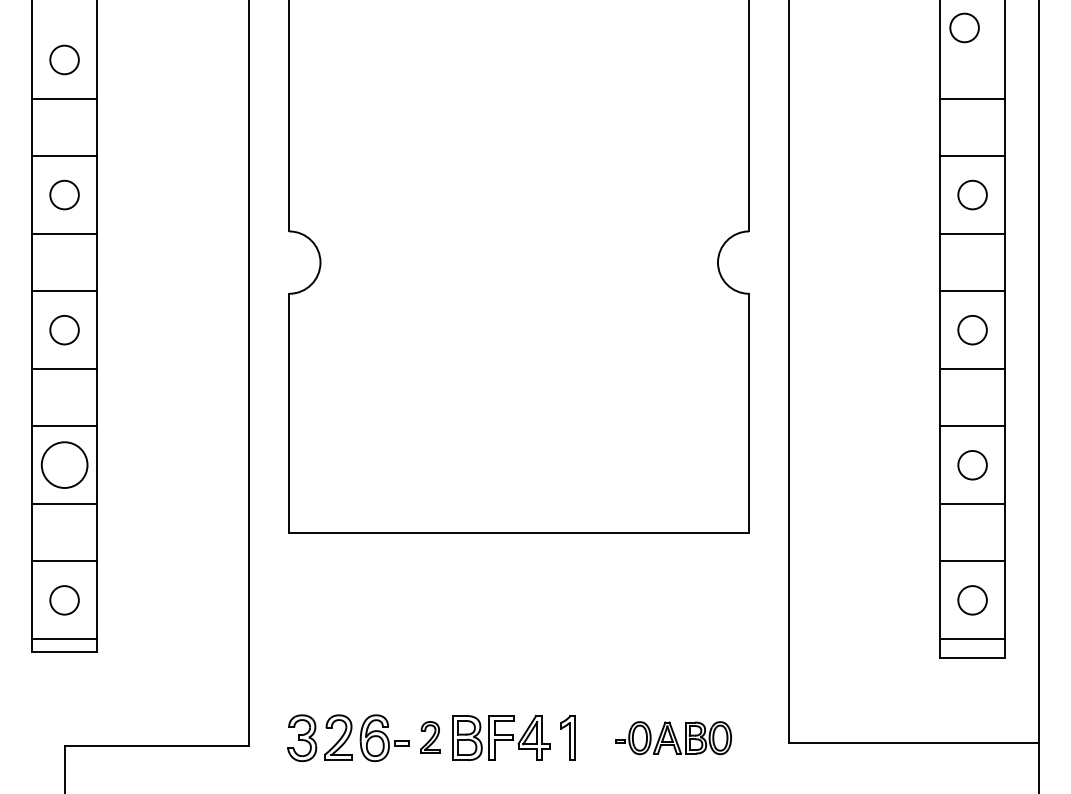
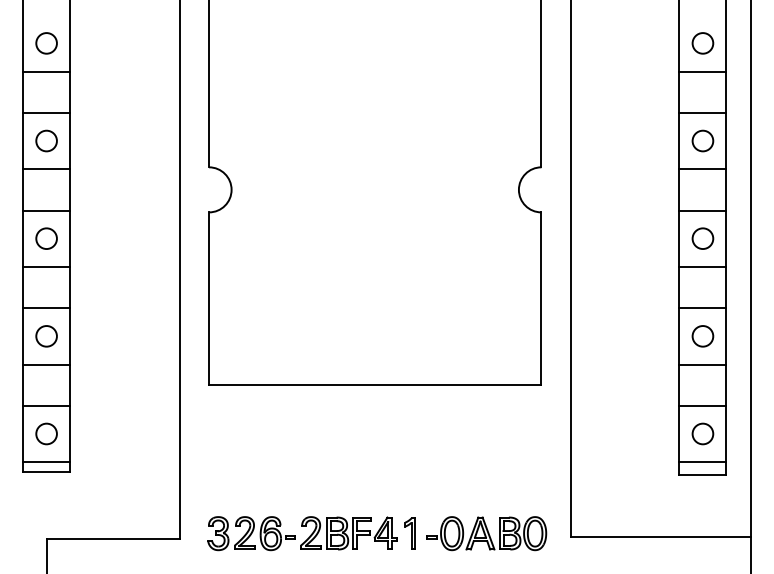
circle: (964, 27) -> (702, 43), moved
circle: (64, 465) -> (46, 336), size x0.62
part: (429, 737) -> (310, 533), size x1.43
part: (673, 737) -> (486, 533), size x1.43

